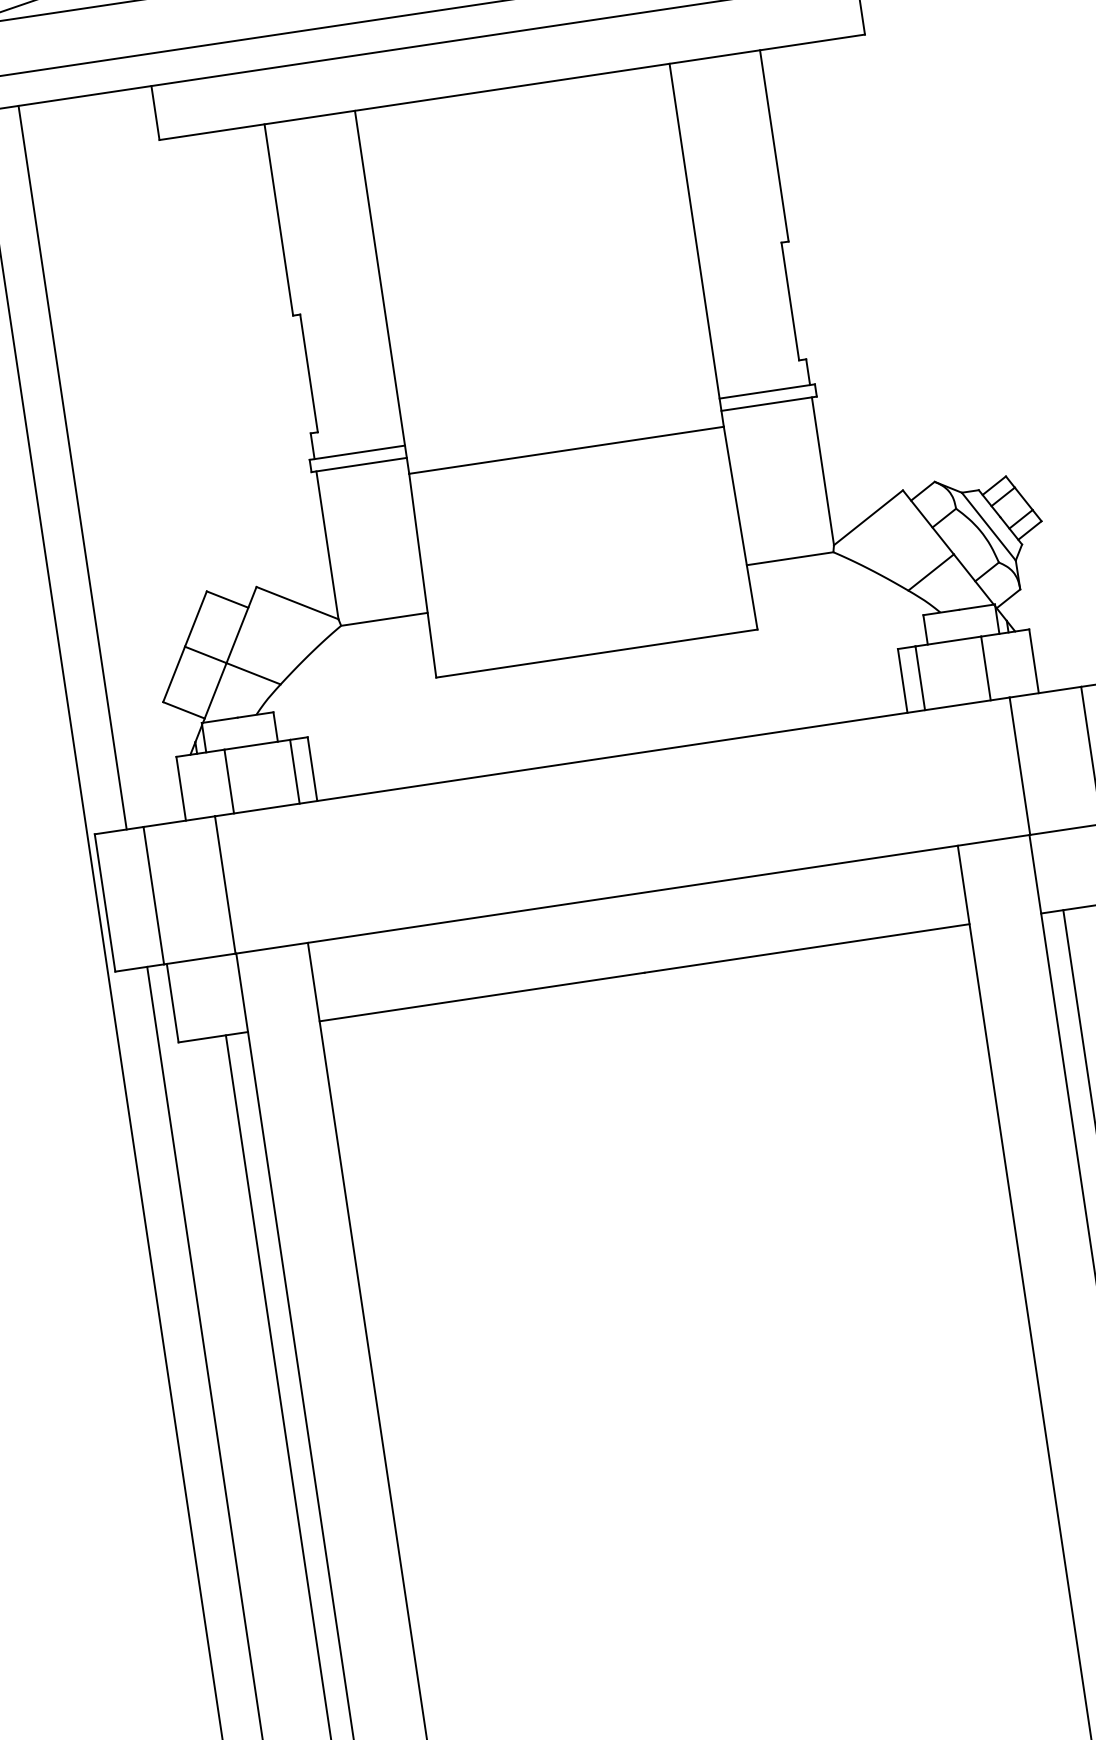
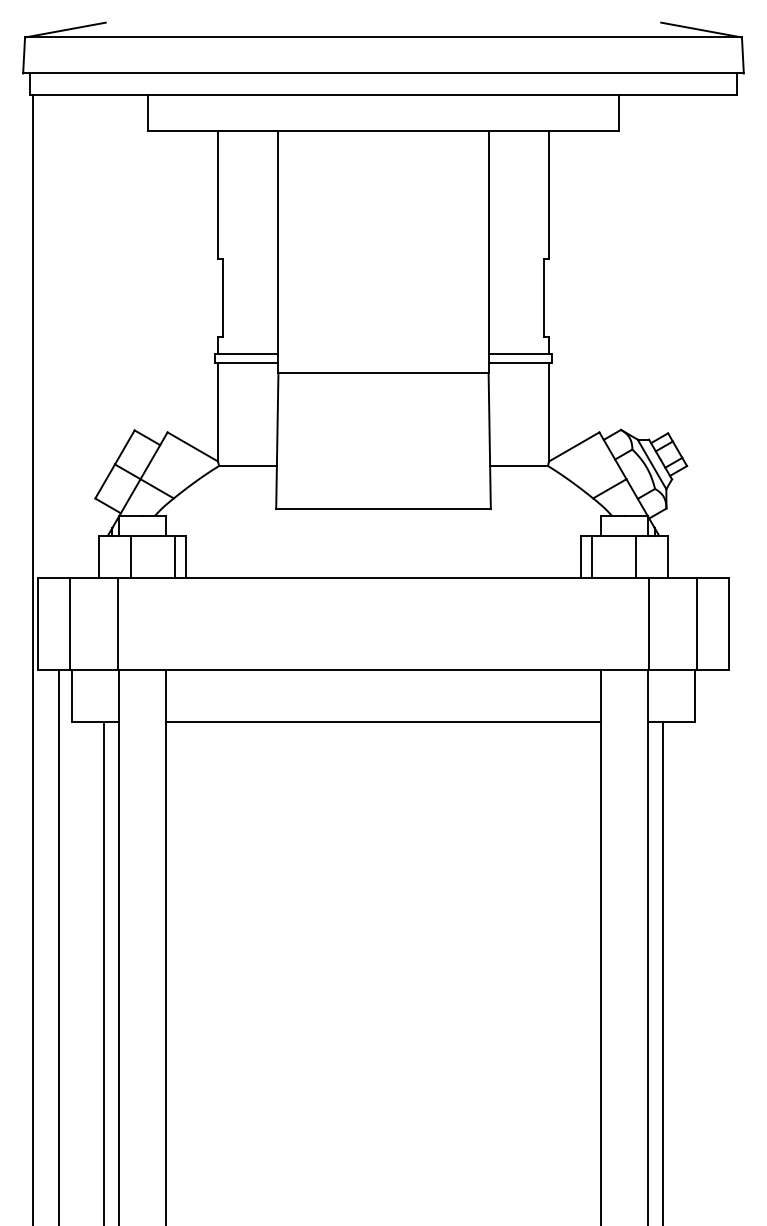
line: (73, 467) -> (59, 336), removed

